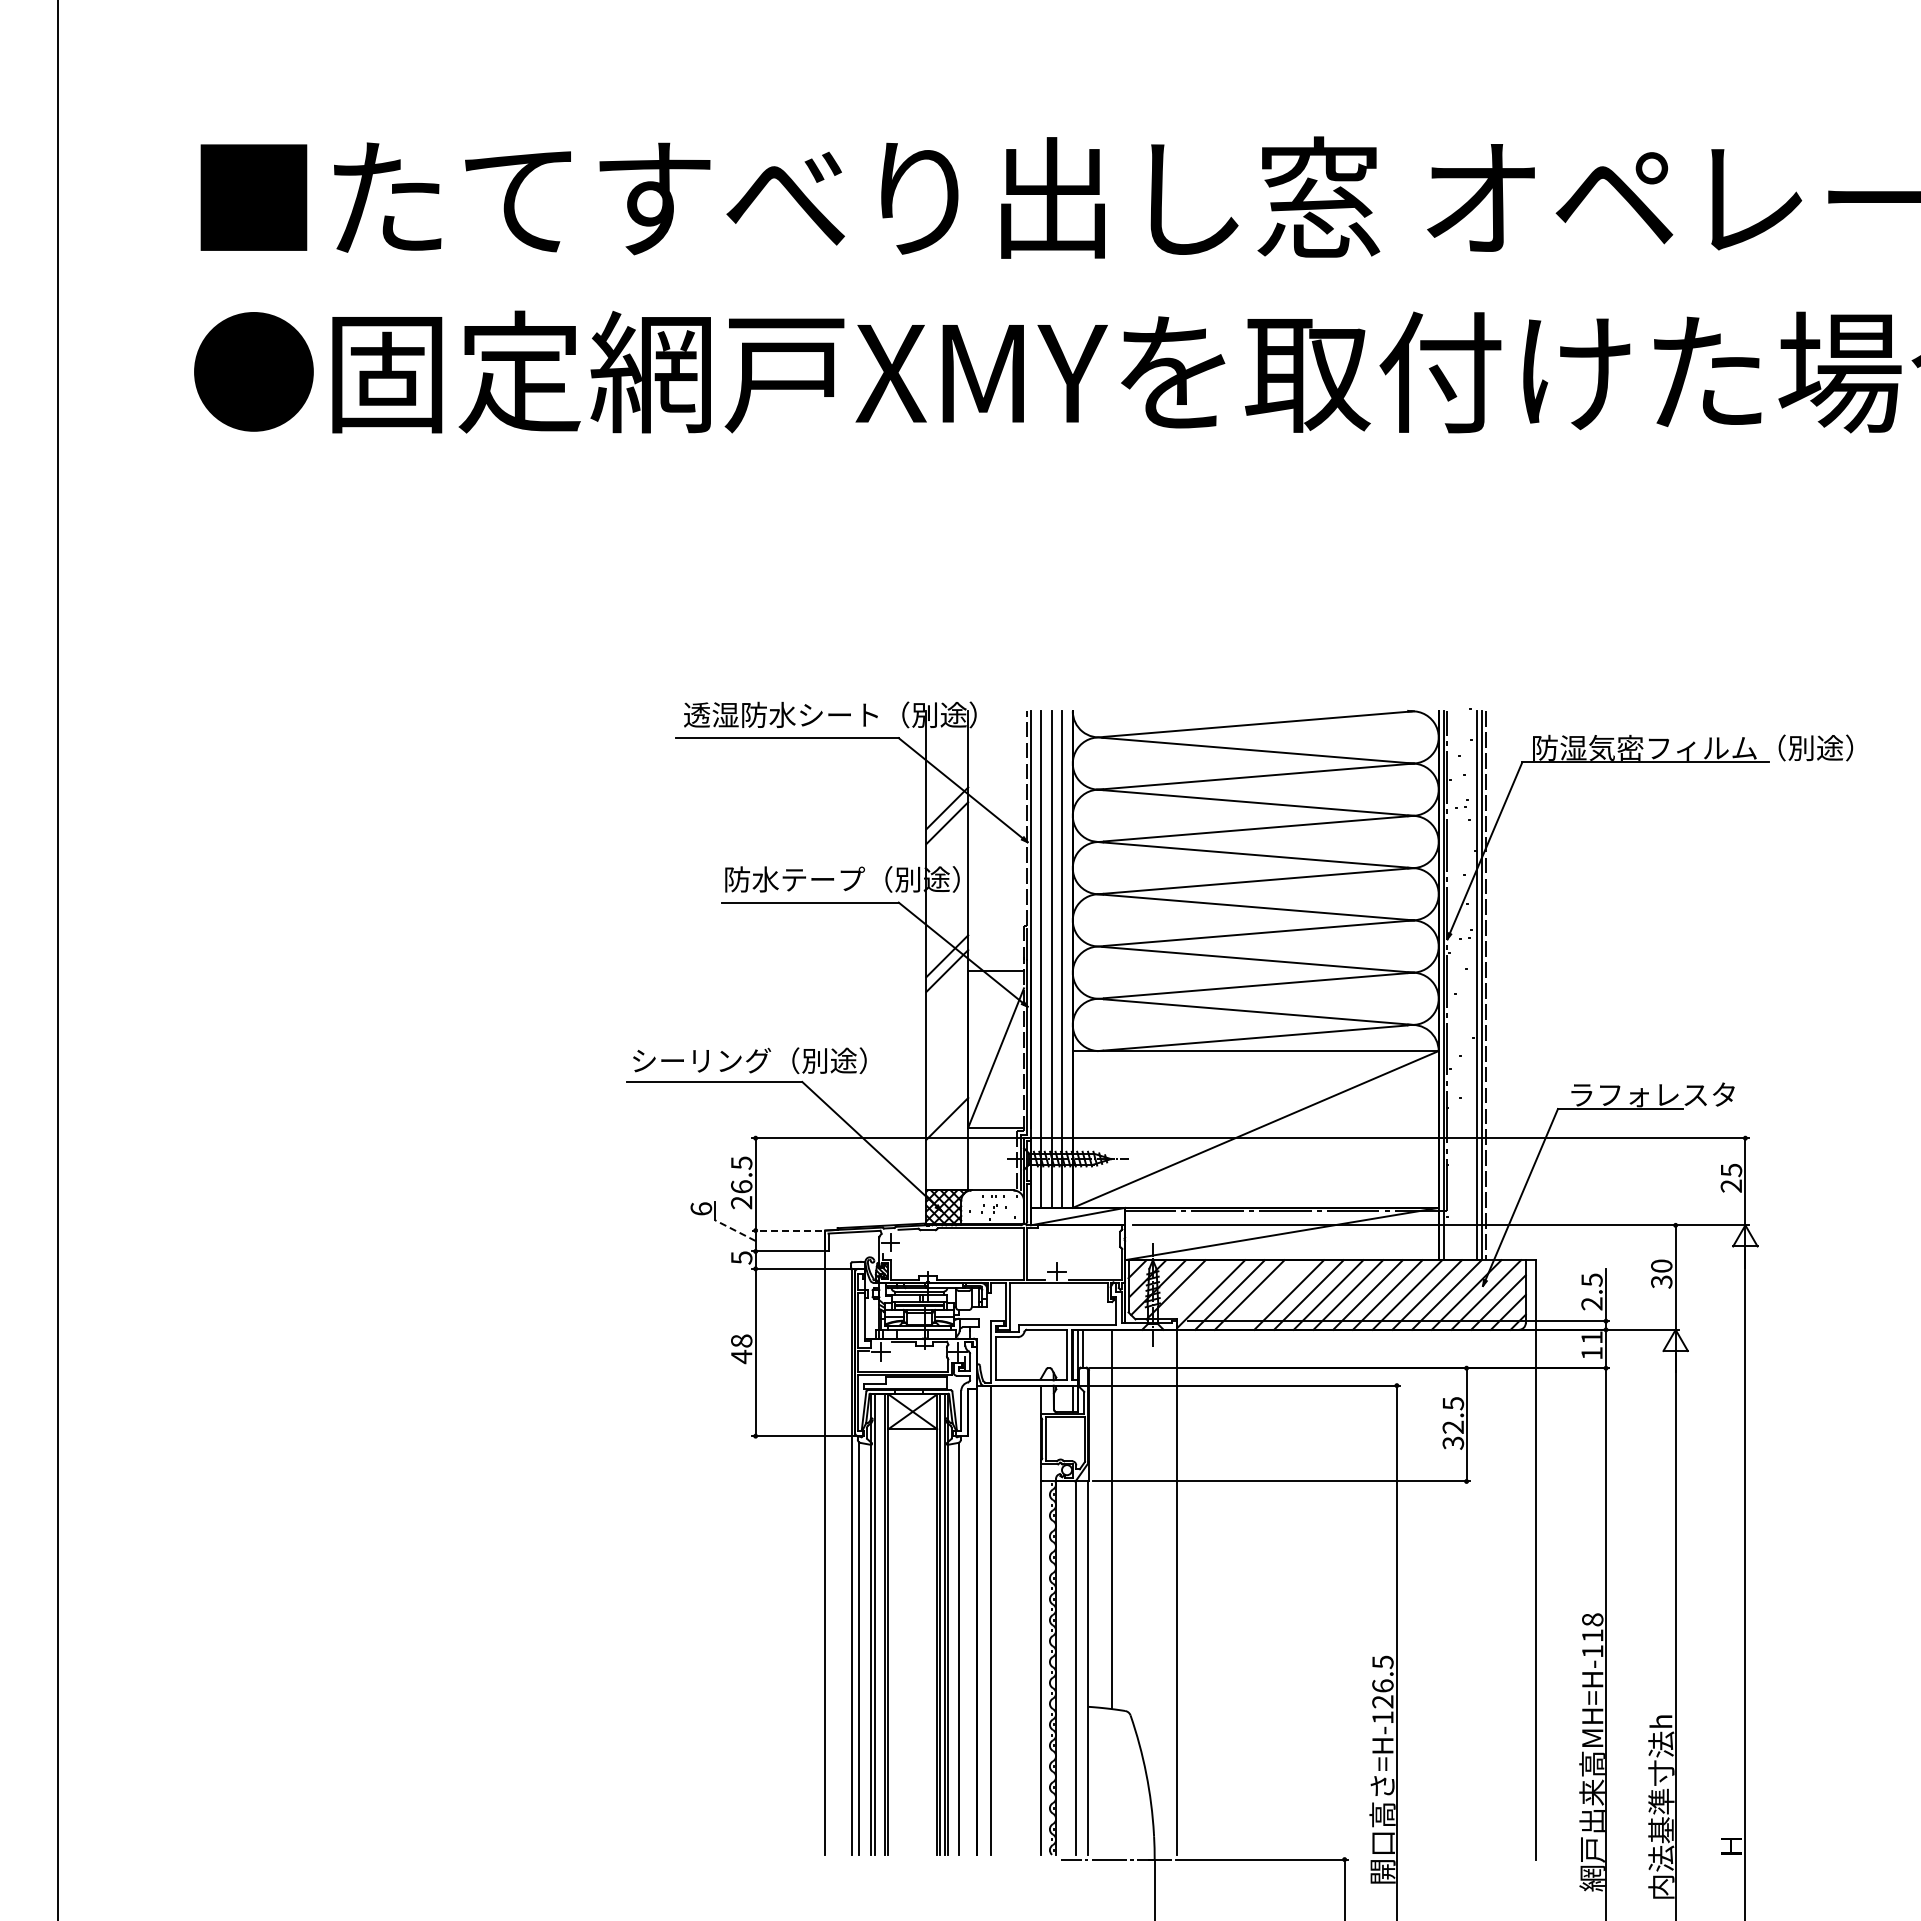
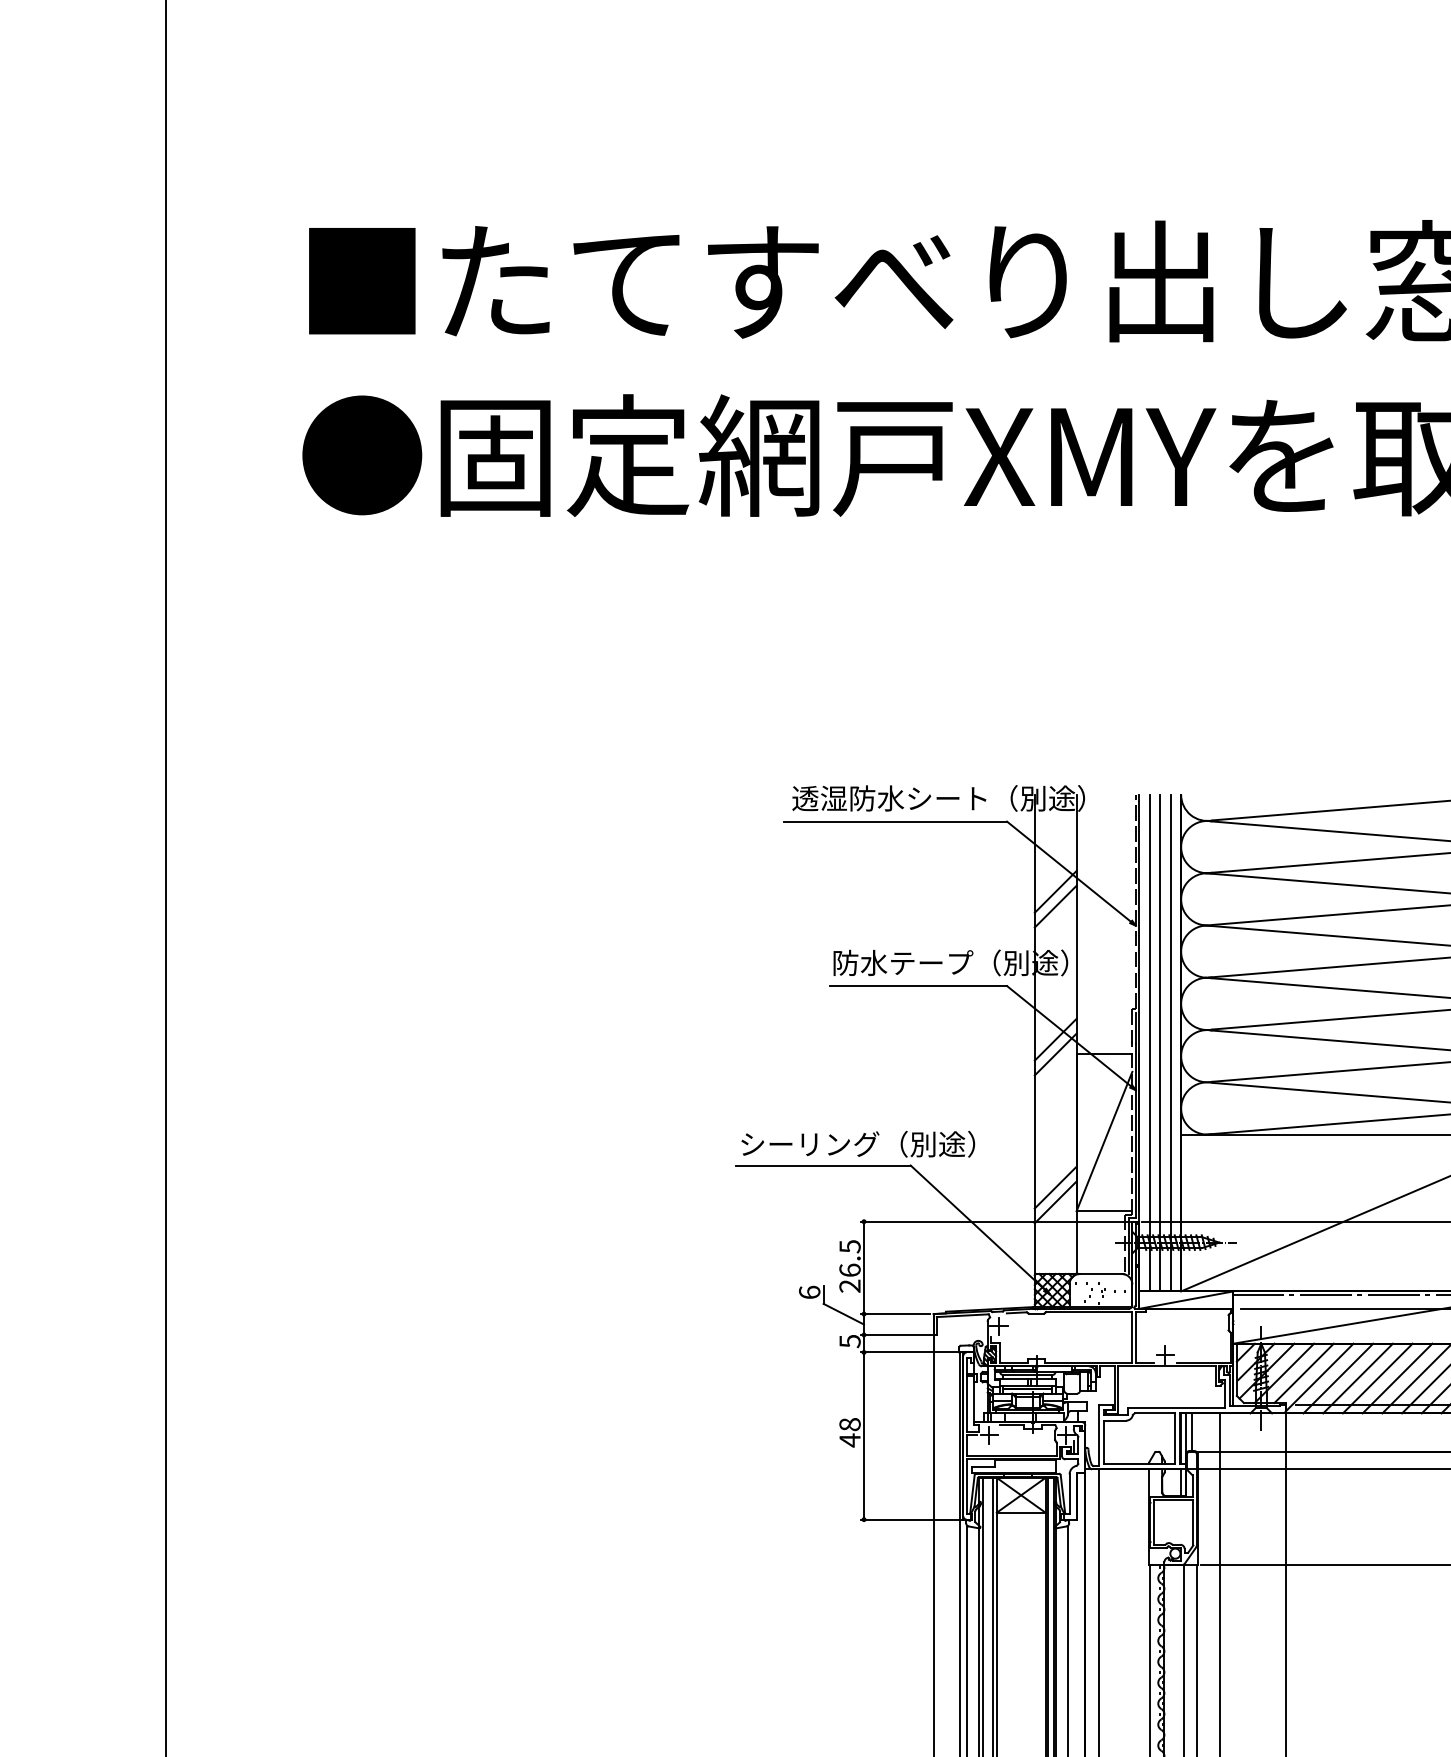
line: (947, 1104) -> (1055, 1188), added
line: (735, 1230) -> (843, 1314), dashed -> solid
line: (787, 1230) -> (895, 1314), dashed -> solid
line: (1195, 1289) -> (1303, 1373), added
line: (1269, 1294) -> (1377, 1378), added

